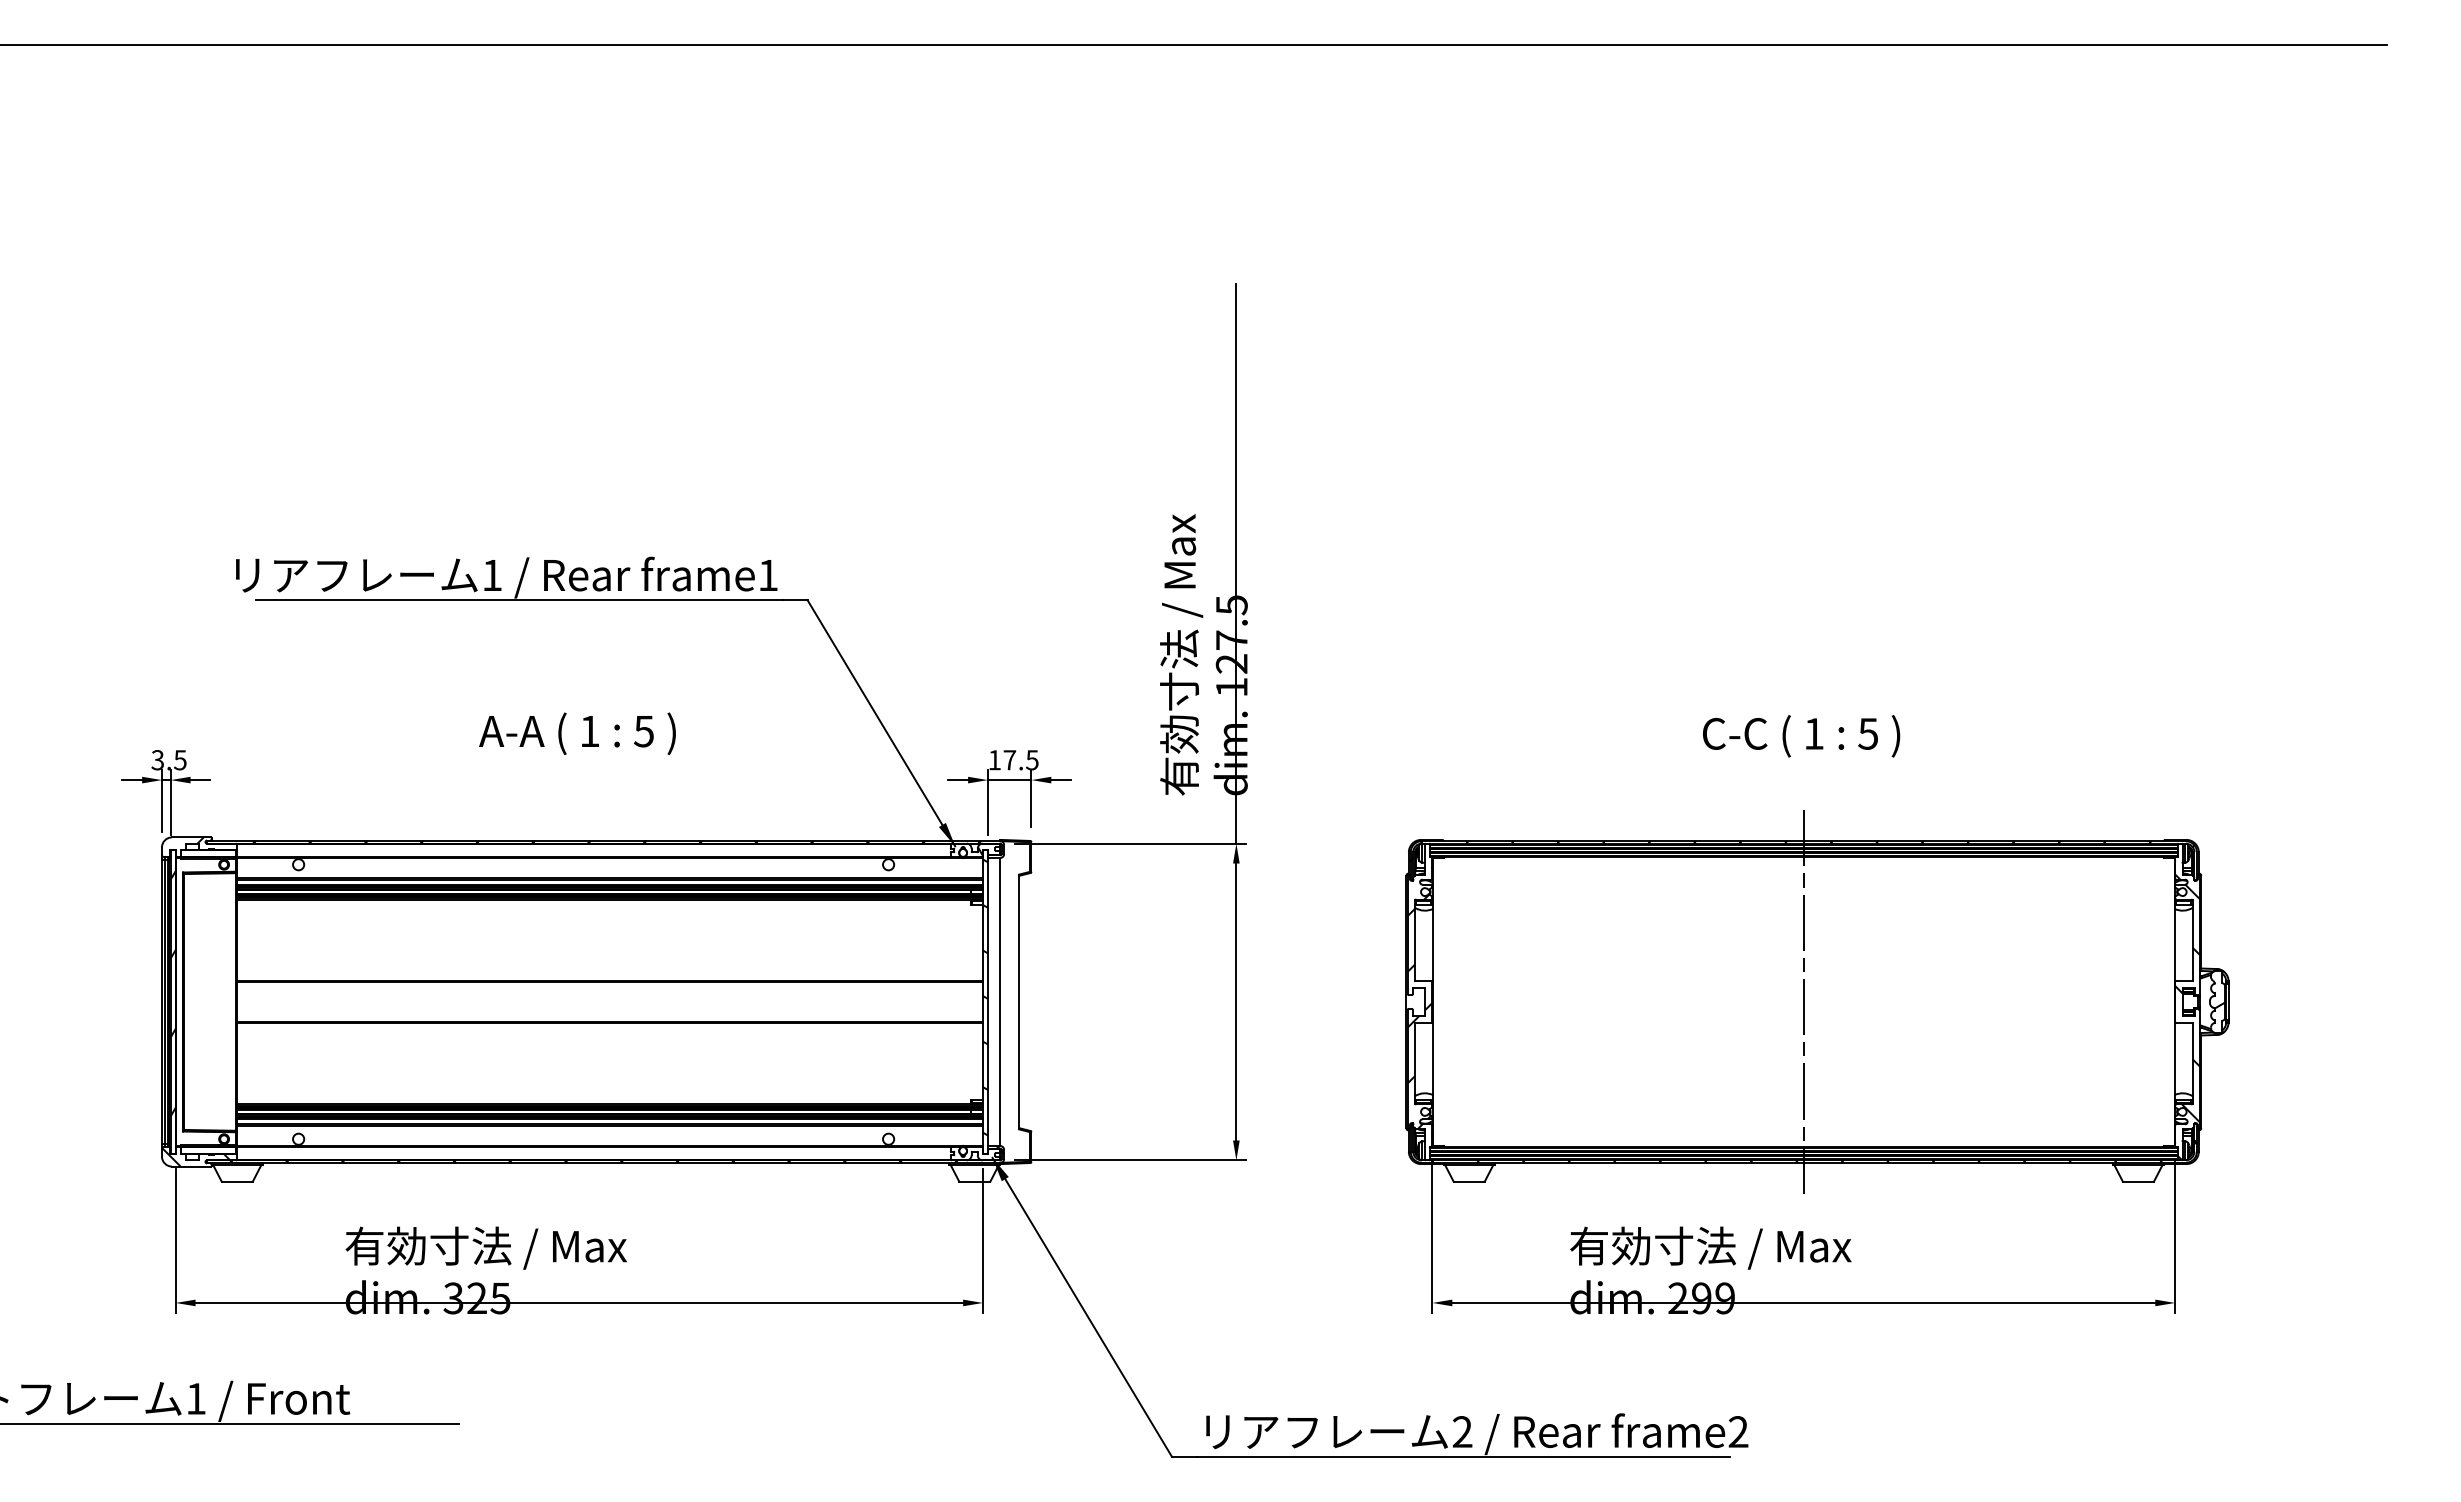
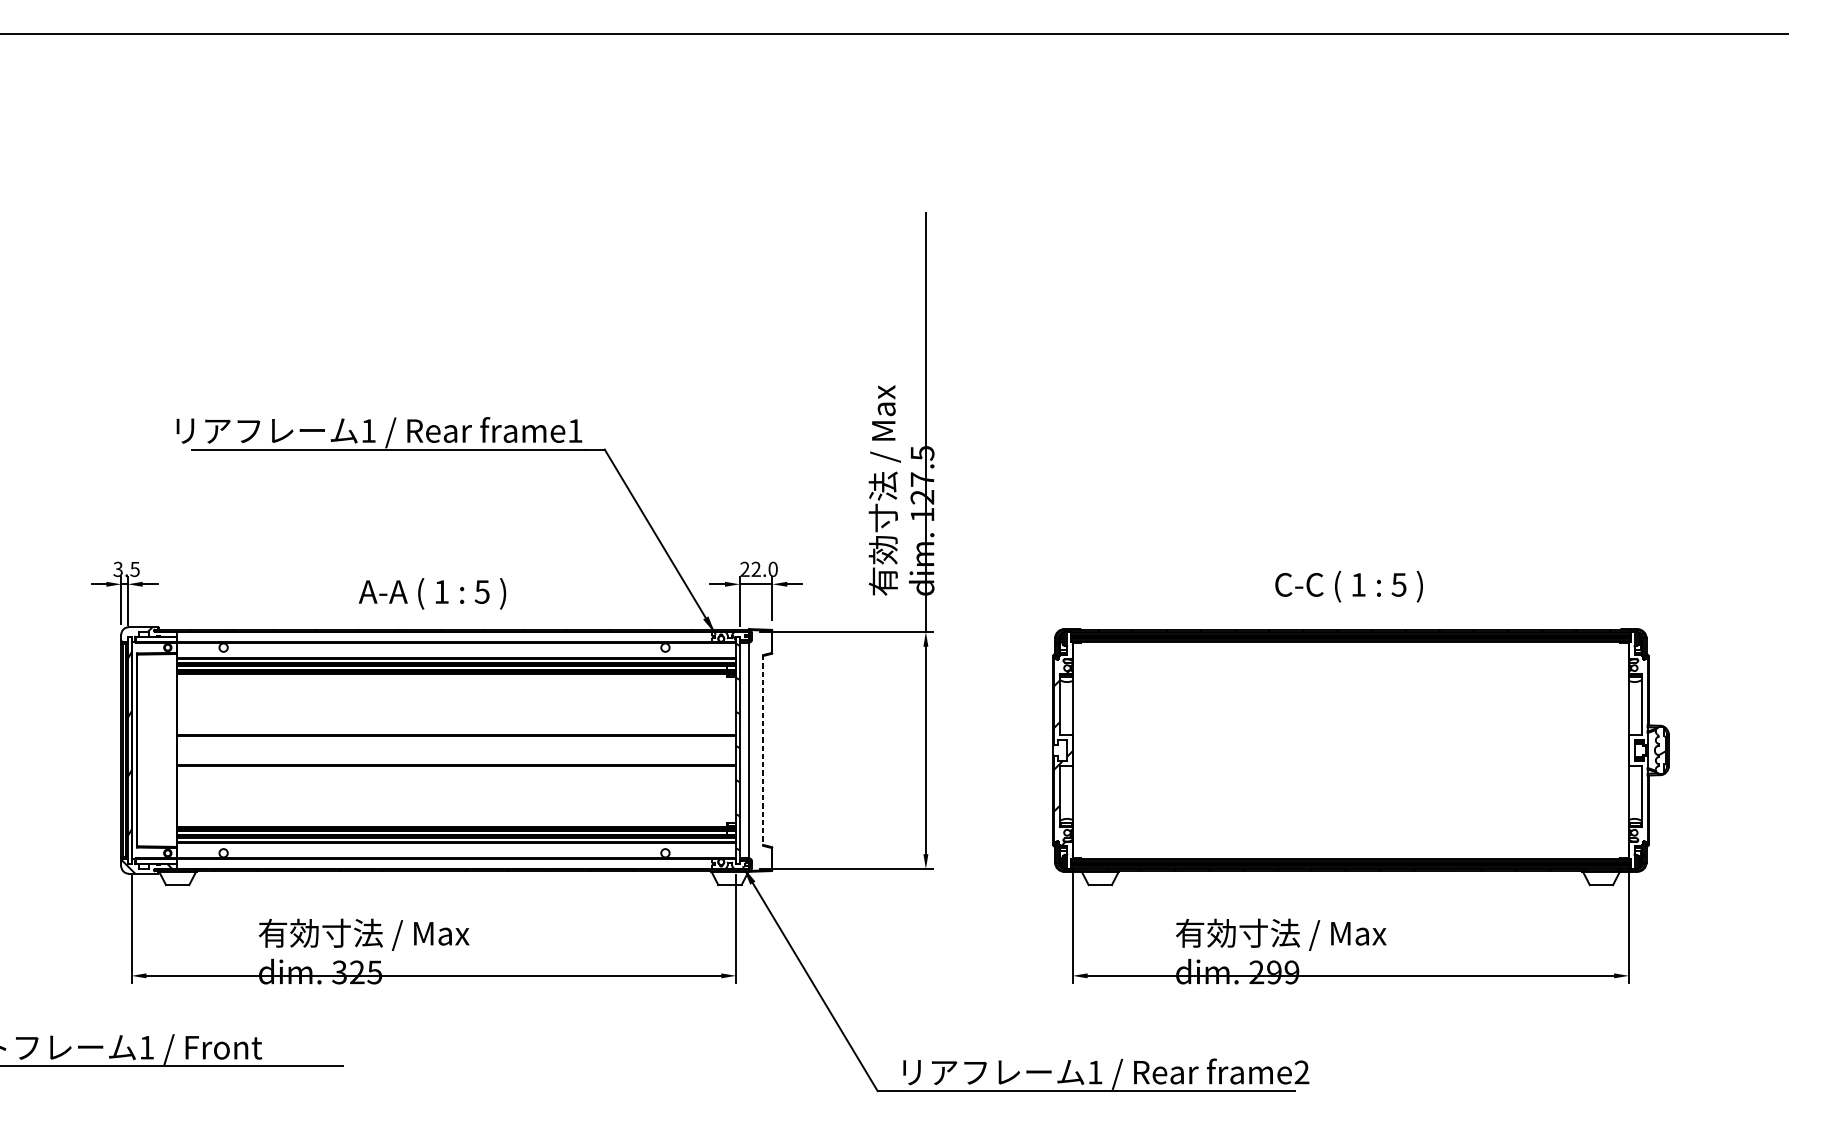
text: (577, 733) -> (432, 593), moved
text: (1801, 736) -> (1349, 586), moved
text: (1013, 760) -> (758, 569), 17.5 -> 22.0
line: (1803, 1001) -> (1350, 750), removed
line: (1019, 1002) -> (763, 750), solid -> dashed
hatch: (2187, 1017) -> (1638, 762), removed
hatch: (1803, 1143) -> (1350, 856), removed
text: (1462, 1431) -> (1095, 1072), 2 -> 1

